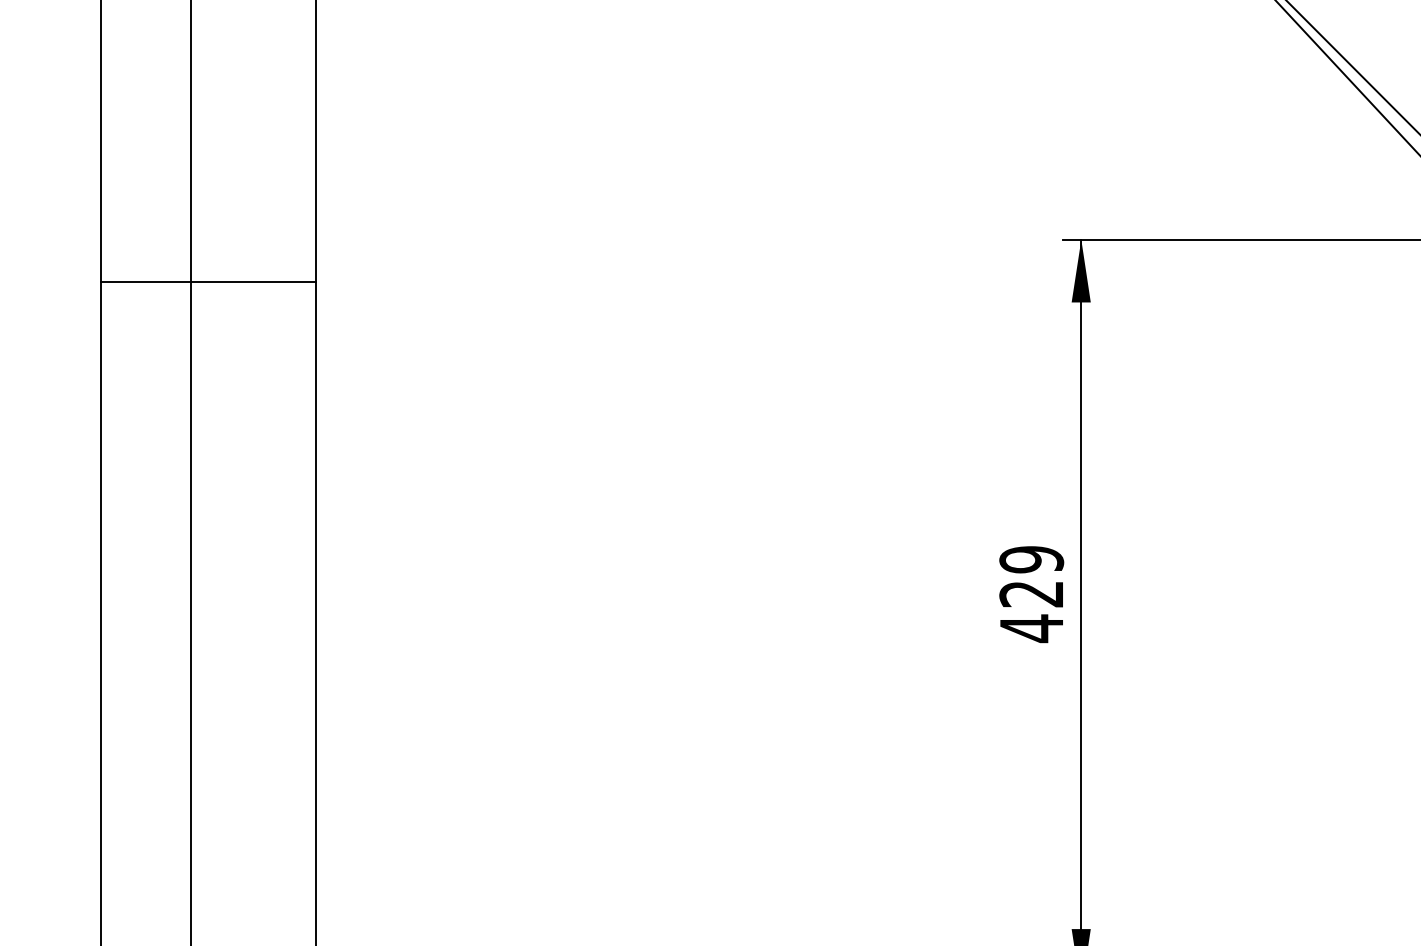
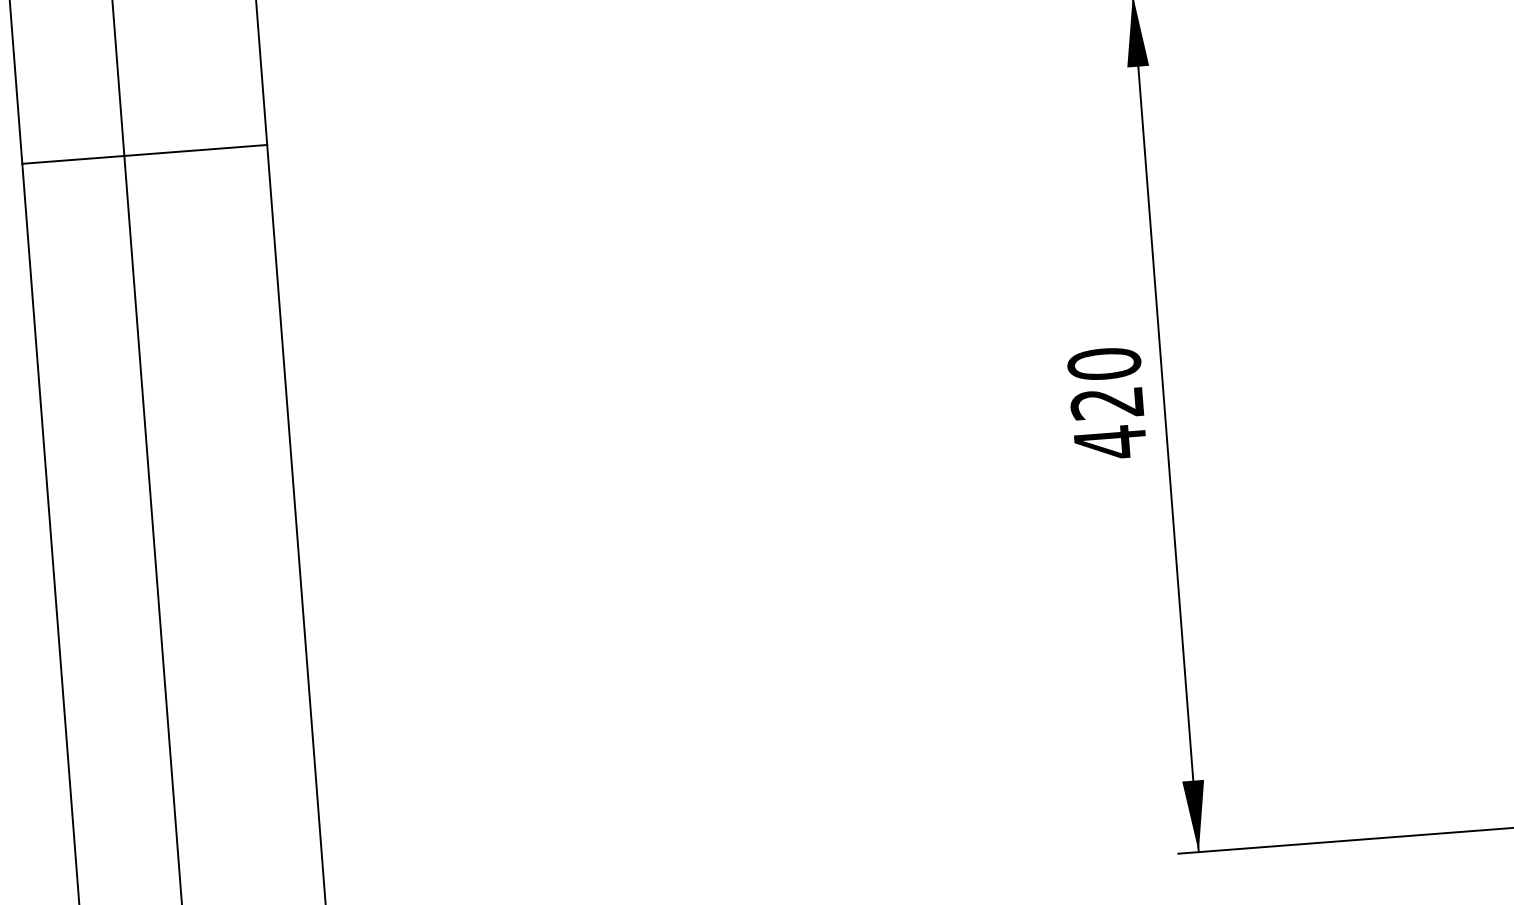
line: (208, 282) -> (144, 154), moved
text: (1031, 559) -> (1104, 363), 429 -> 420

